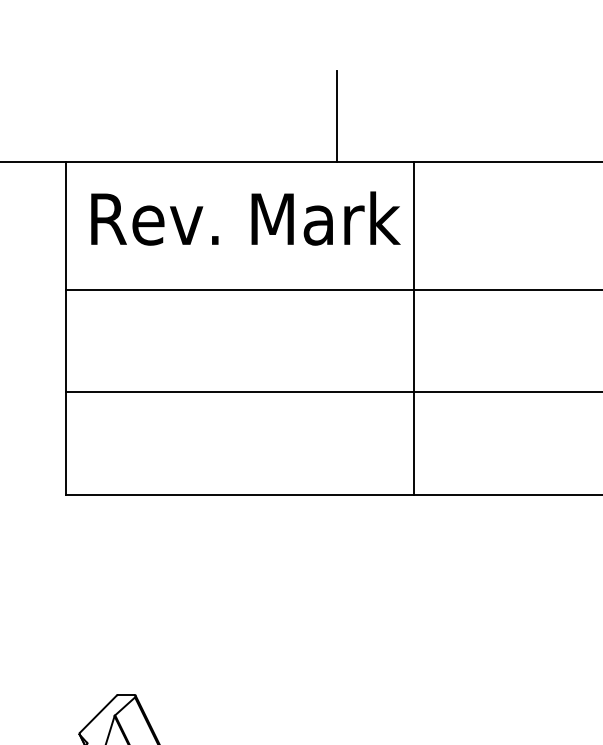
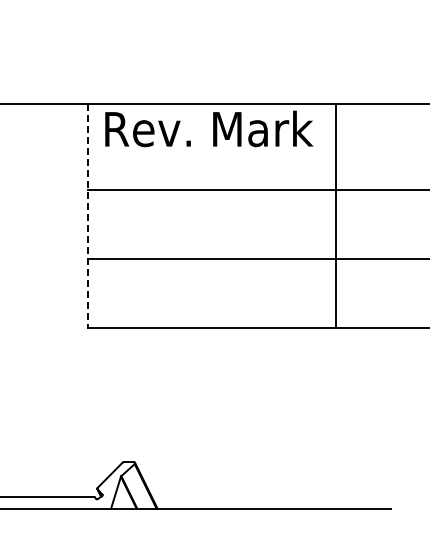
line: (336, 115) -> (270, 72), removed
text: (246, 217) -> (209, 128), moved
line: (66, 327) -> (88, 215), solid -> dashed
line: (414, 327) -> (336, 215), moved

